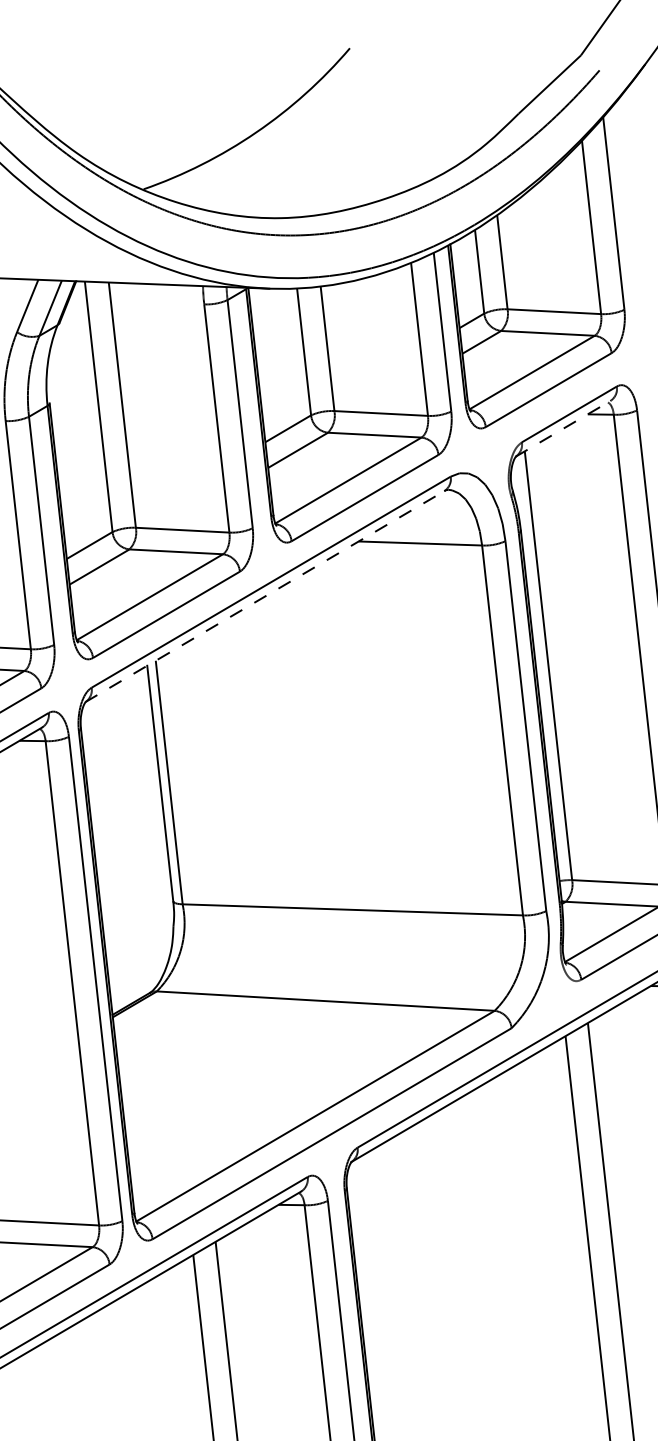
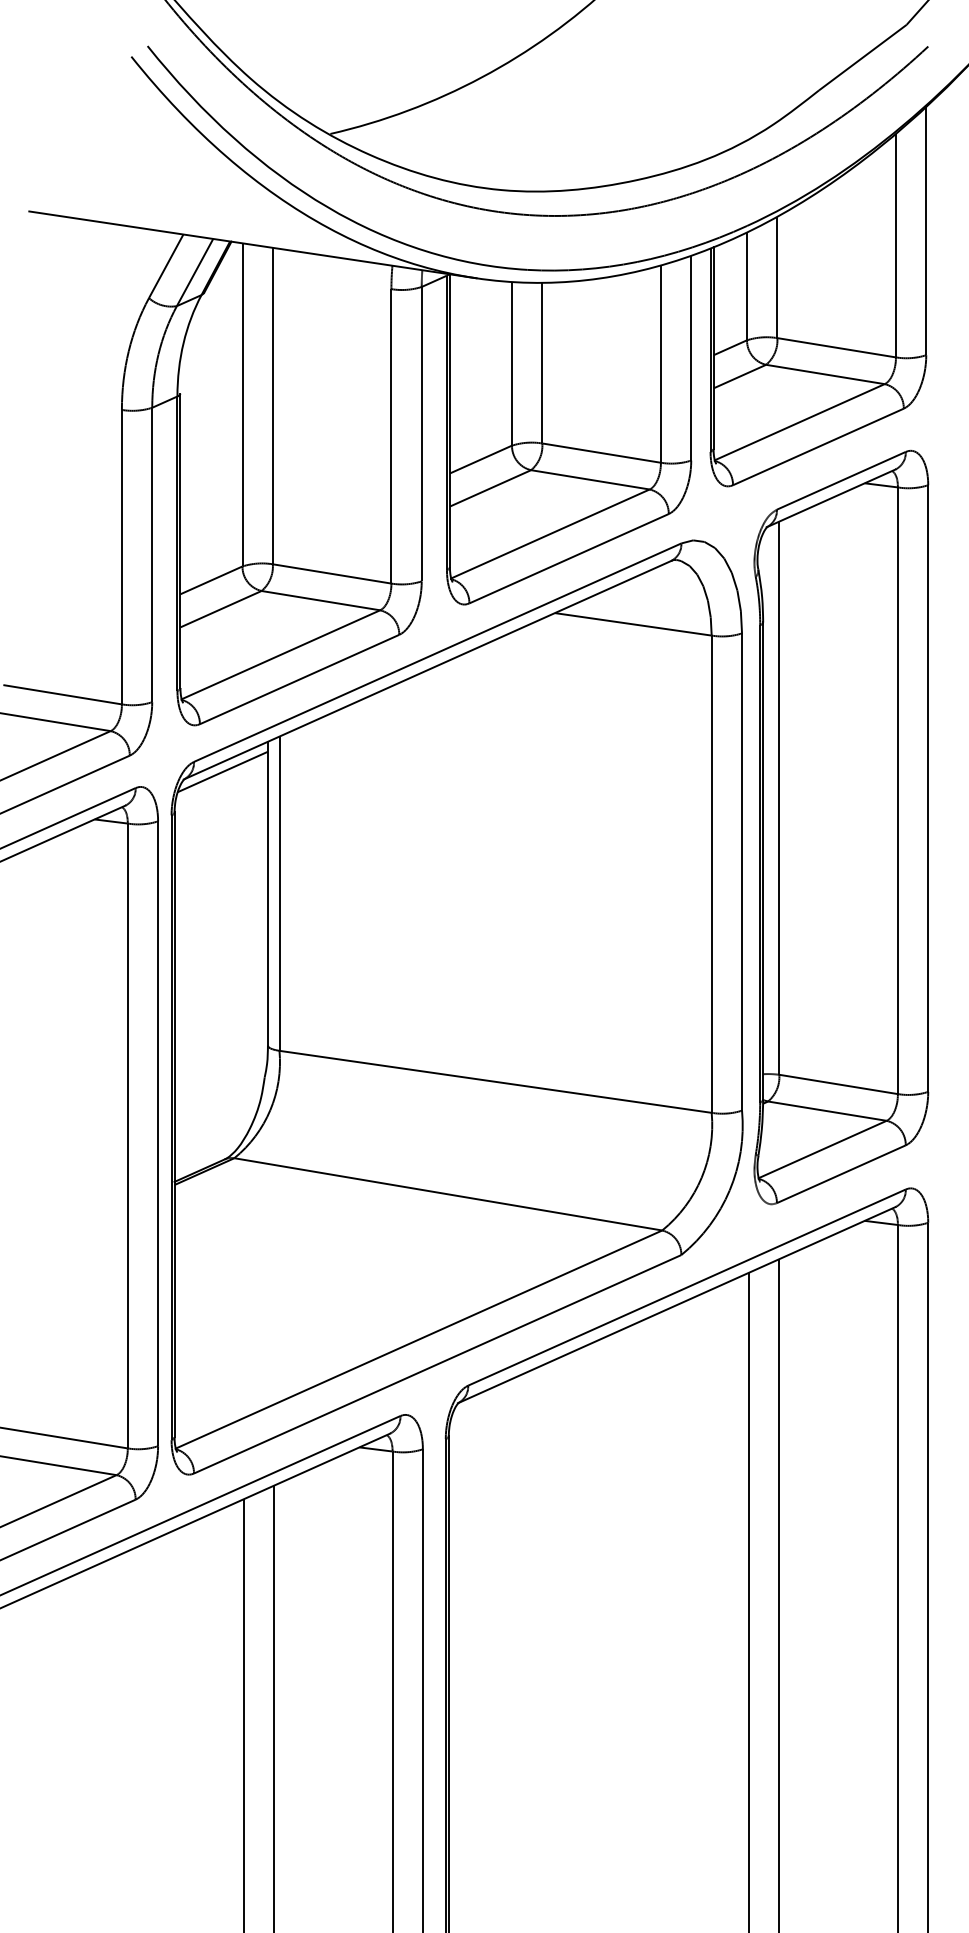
line: (563, 428) -> (831, 498), dashed -> solid
line: (264, 596) -> (427, 670), dashed -> solid
line: (114, 692) -> (222, 771), added

